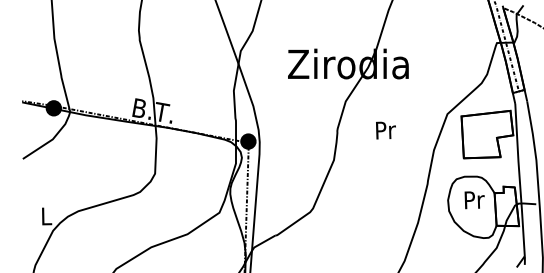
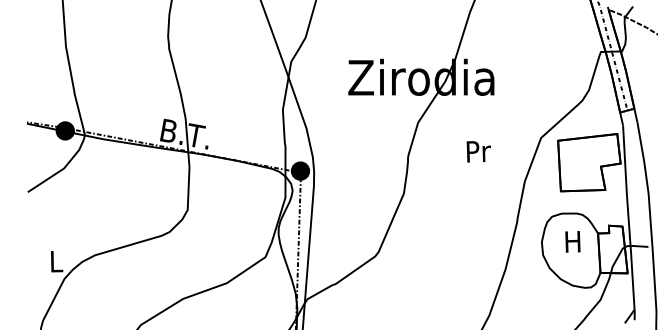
text: (385, 130) -> (478, 151), moved
text: (474, 200) -> (573, 242), Pr -> H

